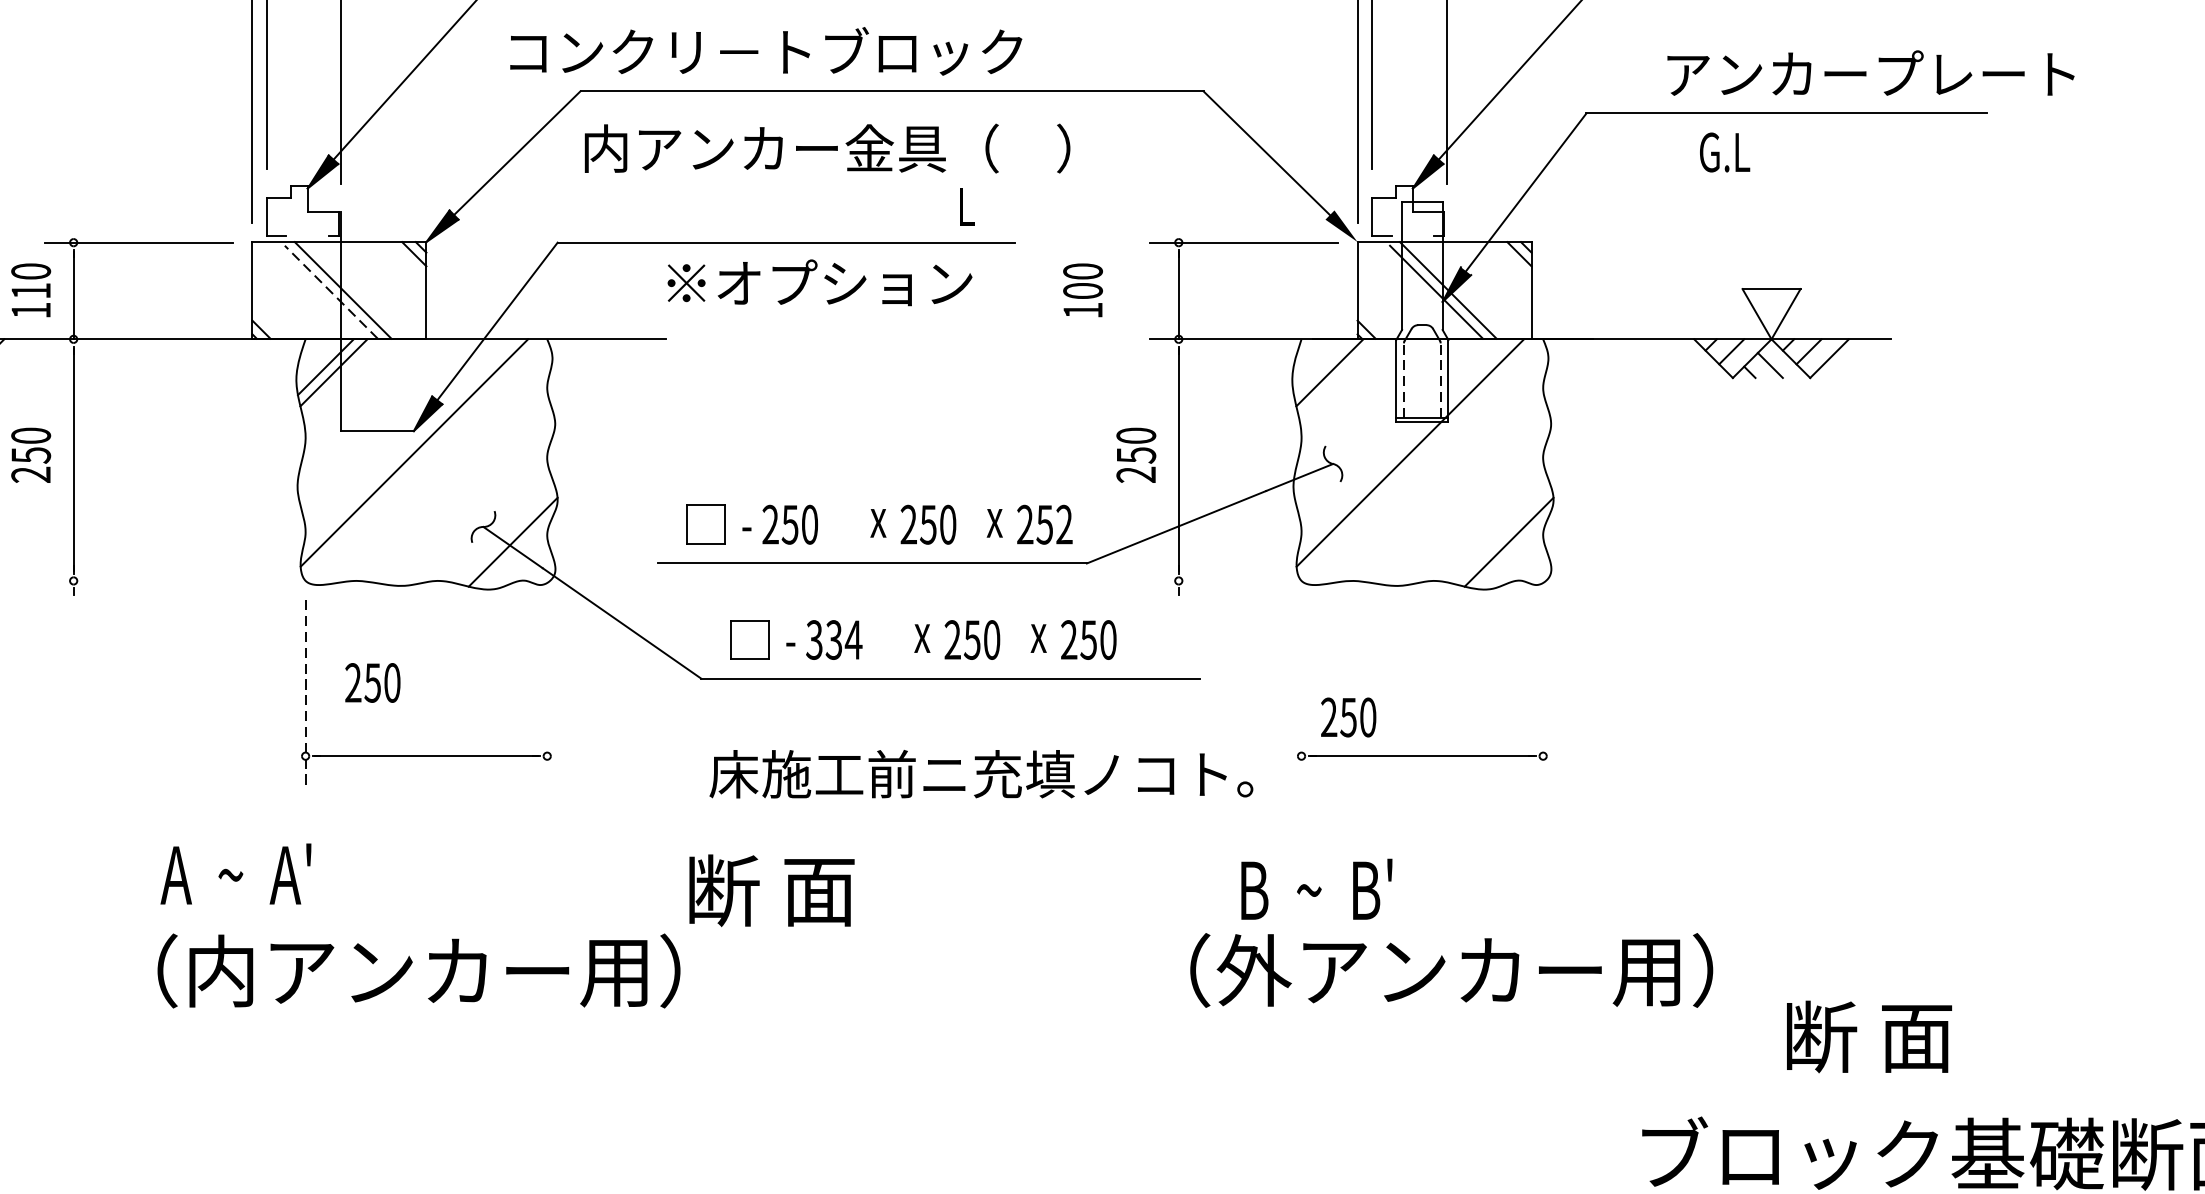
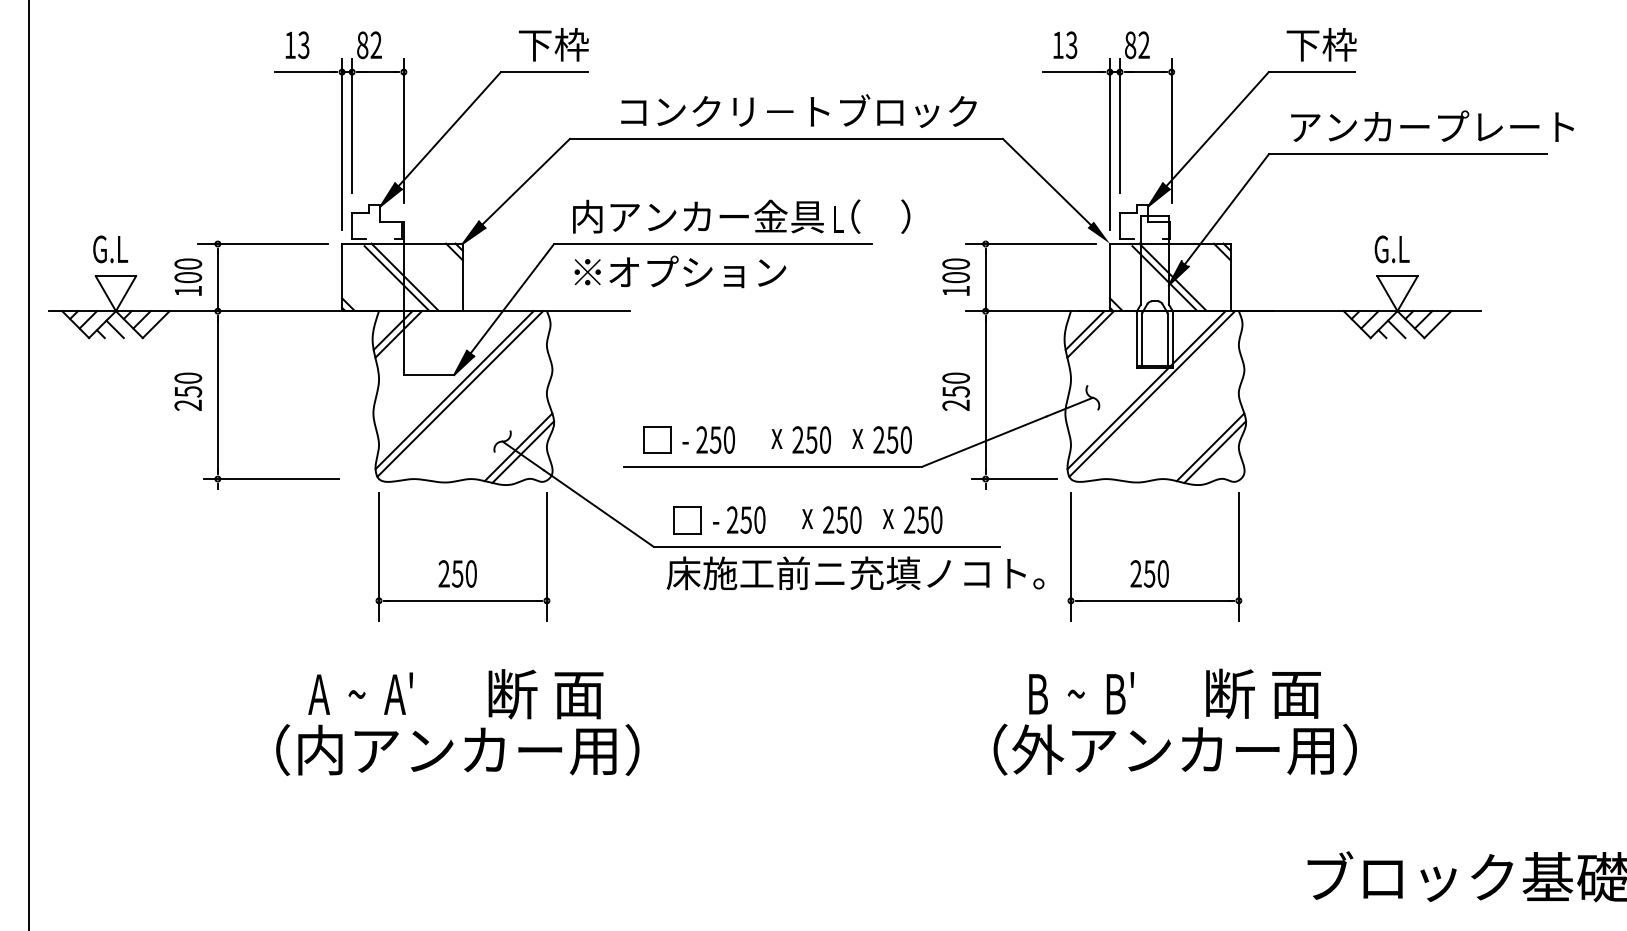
text: (765, 50) -> (798, 110), moved
text: (1870, 72) -> (1432, 125), moved
text: (827, 148) -> (741, 216), moved
text: (1724, 152) -> (1391, 249), moved
text: (820, 282) -> (680, 271), moved
text: (1082, 289) -> (955, 276), moved
text: (31, 290) -> (188, 277), 110 -> 100
line: (330, 292) -> (396, 278), dashed -> solid
line: (1321, 367) -> (1084, 330), added
line: (1404, 380) -> (1142, 339), dashed -> solid
line: (1440, 380) -> (1167, 339), dashed -> solid
line: (422, 457) -> (460, 393), added
line: (1418, 457) -> (1152, 393), added
text: (1063, 523) -> (905, 439), 252 -> 250
line: (506, 535) -> (518, 447), added
line: (1502, 535) -> (1210, 447), added
line: (150, 581) -> (271, 479), added
line: (1220, 581) -> (1014, 479), added
text: (833, 639) -> (745, 519), 334 -> 250
text: (372, 682) -> (457, 573), moved
line: (546, 692) -> (546, 556), added
line: (1300, 692) -> (1070, 556), added
line: (1542, 692) -> (1238, 556), added
line: (306, 693) -> (379, 557), dashed -> solid
text: (1348, 716) -> (1149, 573), moved
text: (981, 774) -> (855, 573), moved
text: (235, 873) -> (360, 693), moved
text: (771, 891) -> (545, 694), moved
text: (1869, 1036) -> (1263, 693), moved

